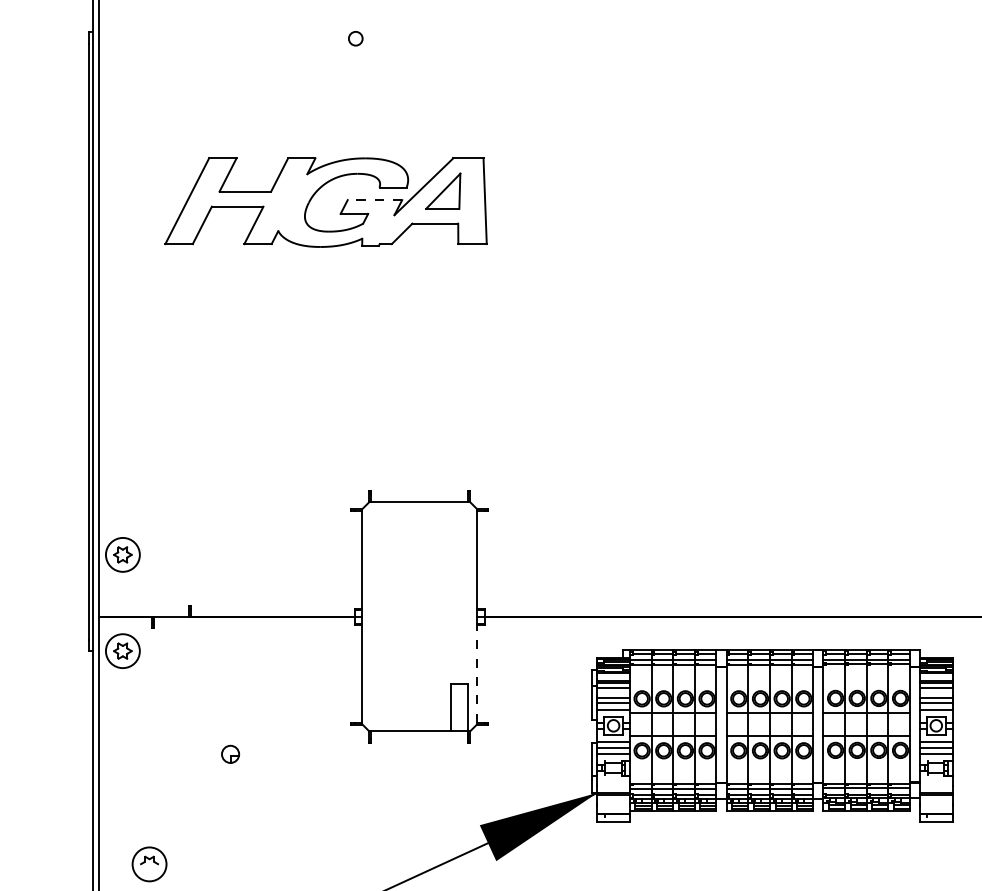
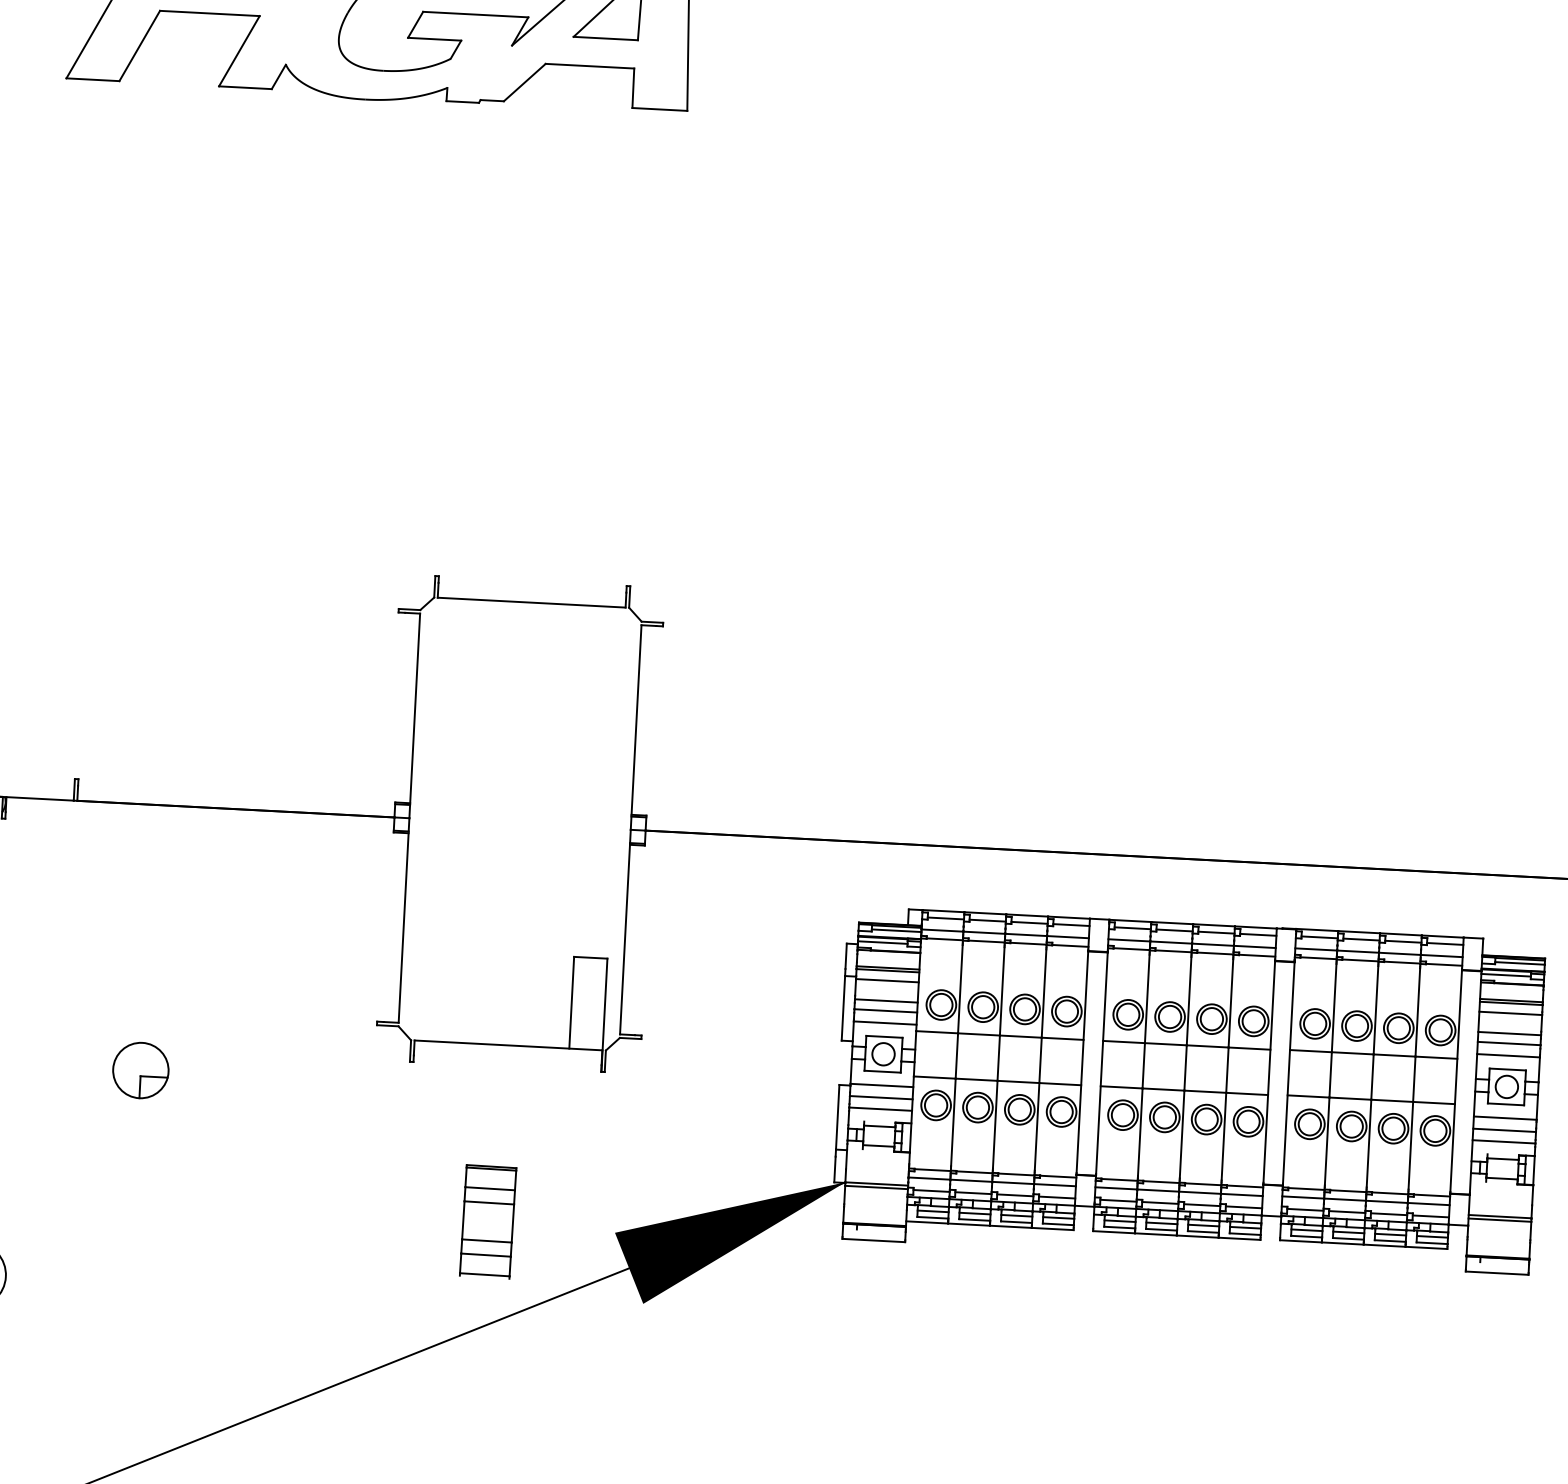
line: (374, 200) -> (474, 15), dashed -> solid
line: (477, 673) -> (625, 939), dashed -> solid
part: (230, 754) -> (140, 1070), size x1.67
part: (413, 822) -> (487, 1220), added

